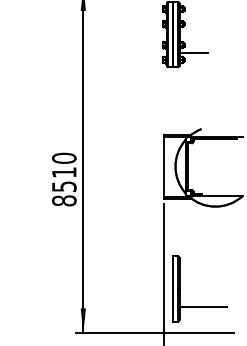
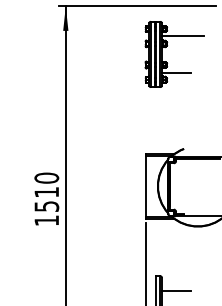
line: (200, 16) -> (182, 36), added
text: (64, 200) -> (46, 220), 8510 -> 1510
line: (193, 270) -> (175, 290), added

